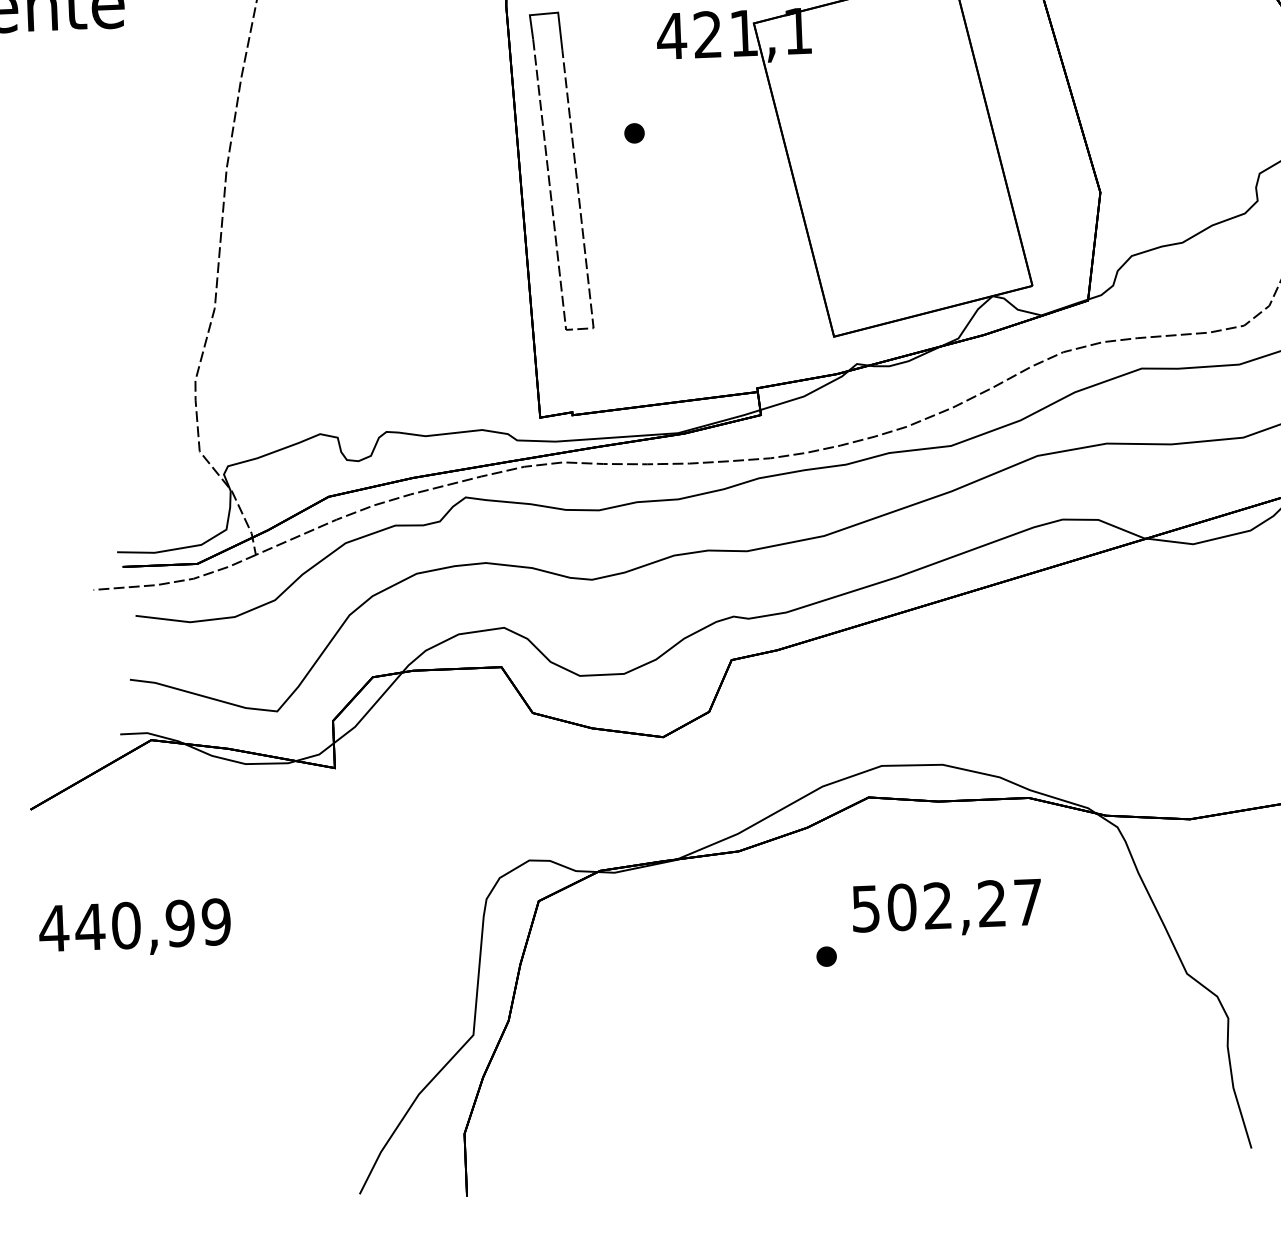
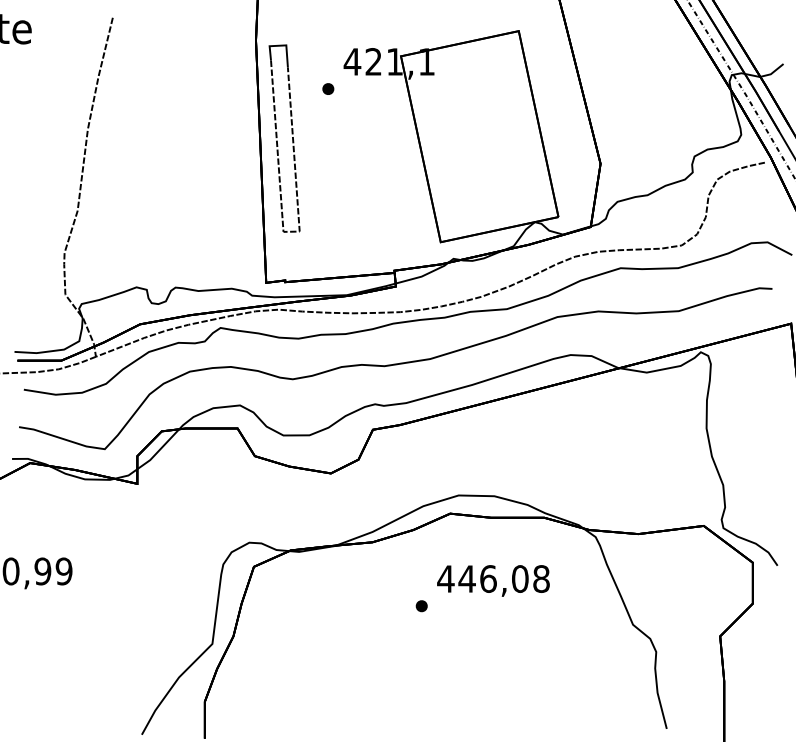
part: (634, 132) -> (328, 88), moved
text: (946, 904) -> (493, 578), 502,27 -> 446,08

